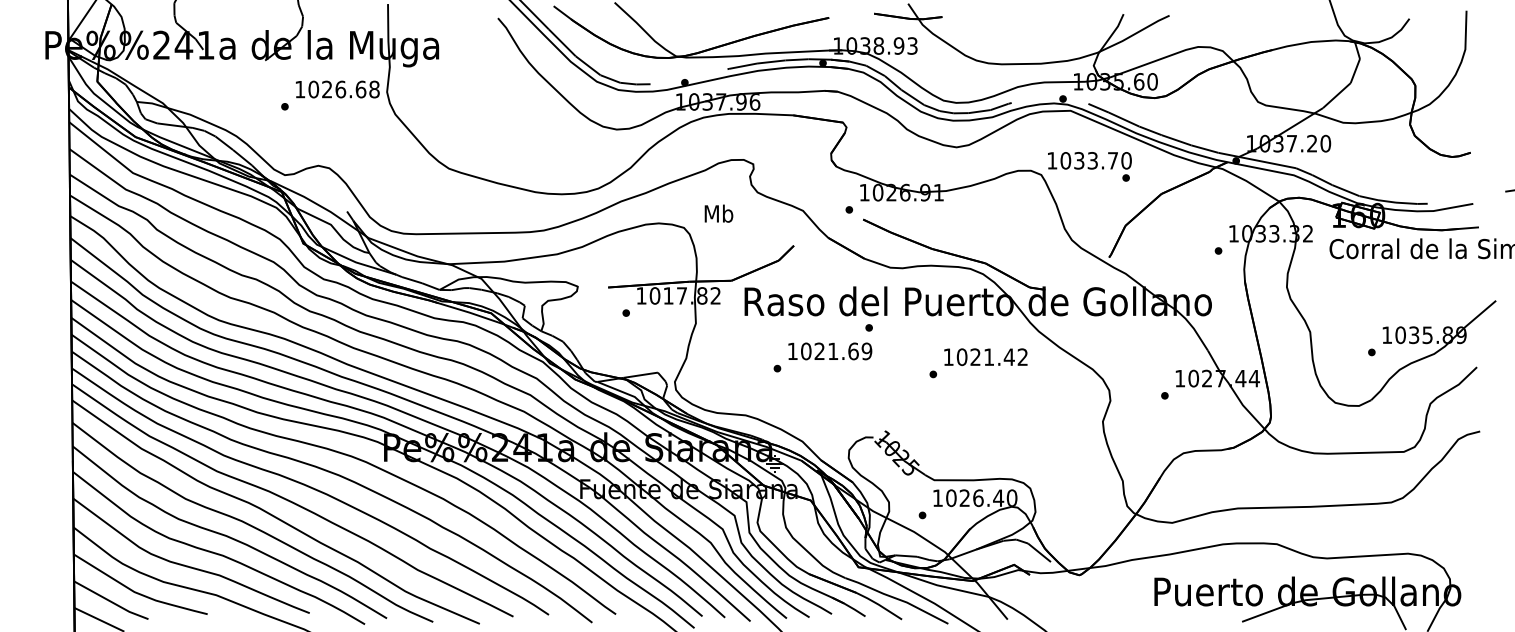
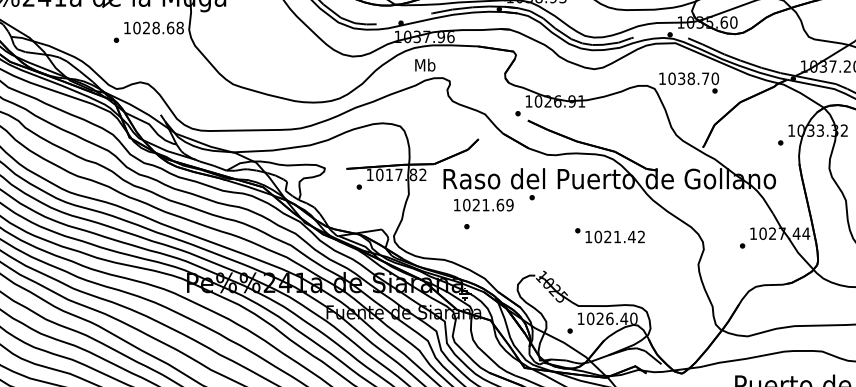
text: (340, 89) -> (156, 28), 1026.68 -> 1028.68
text: (1092, 160) -> (691, 78), 1033.70 -> 1038.70
text: (718, 213) -> (424, 65), moved
text: (830, 351) -> (484, 205), moved
text: (985, 356) -> (614, 236), moved

